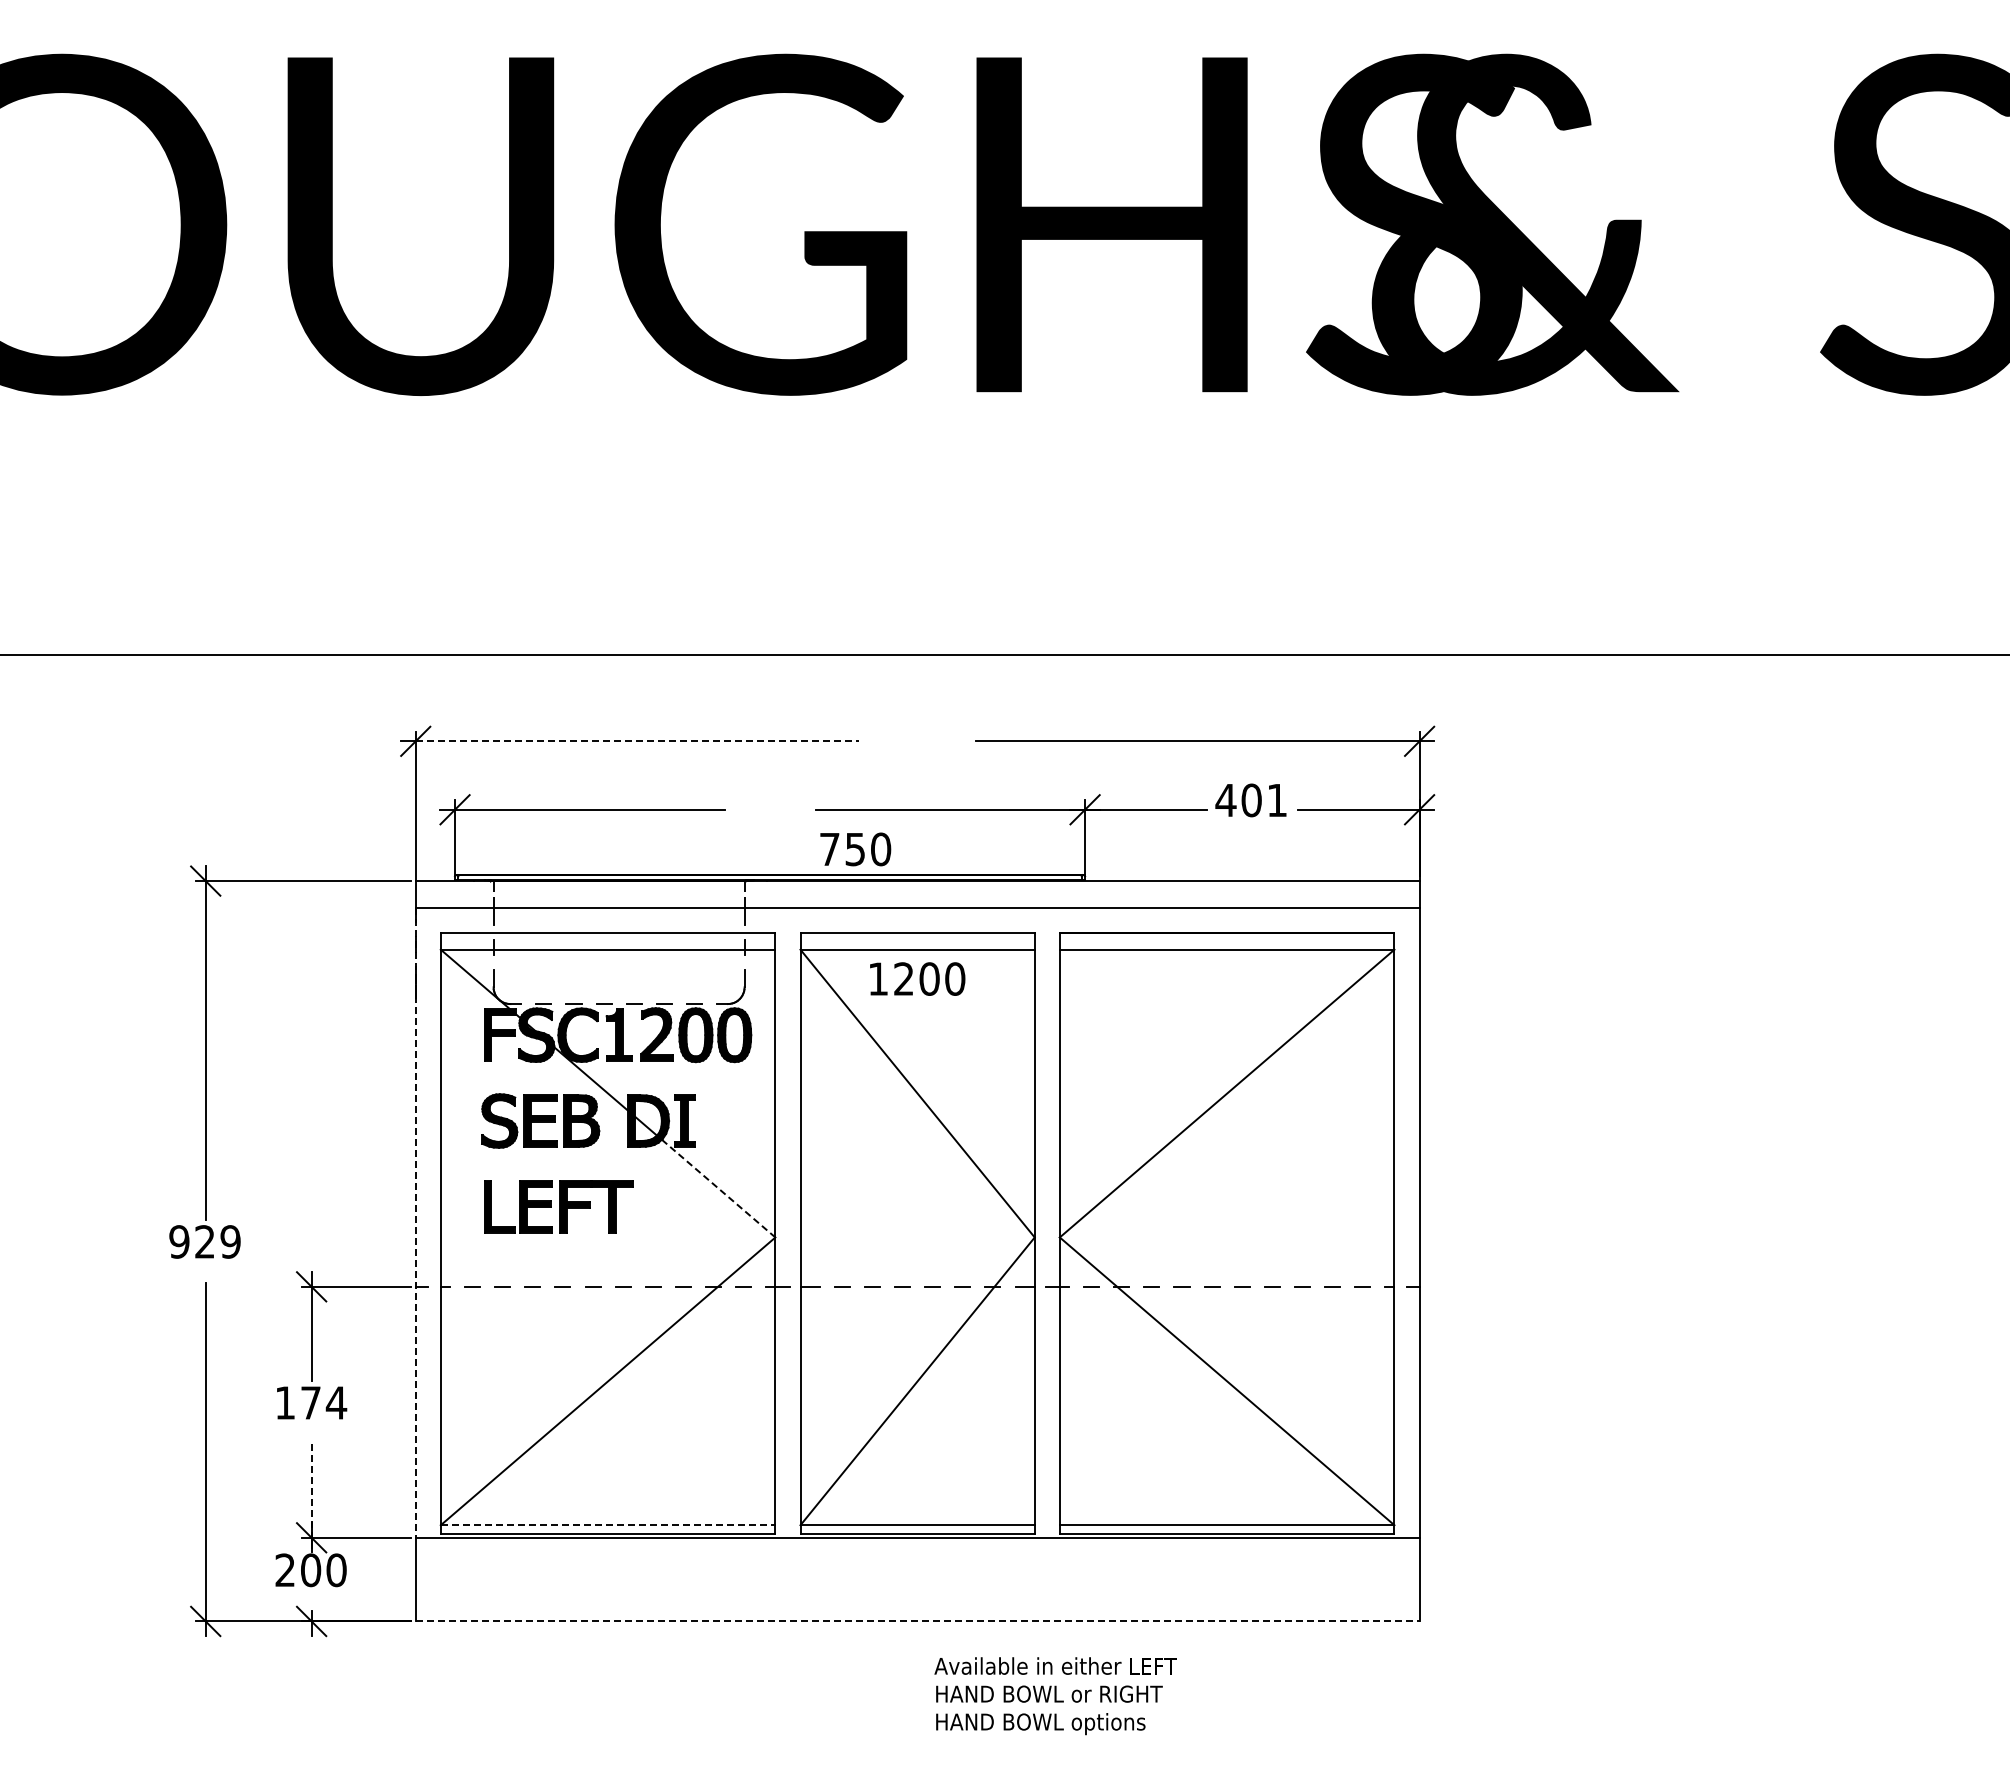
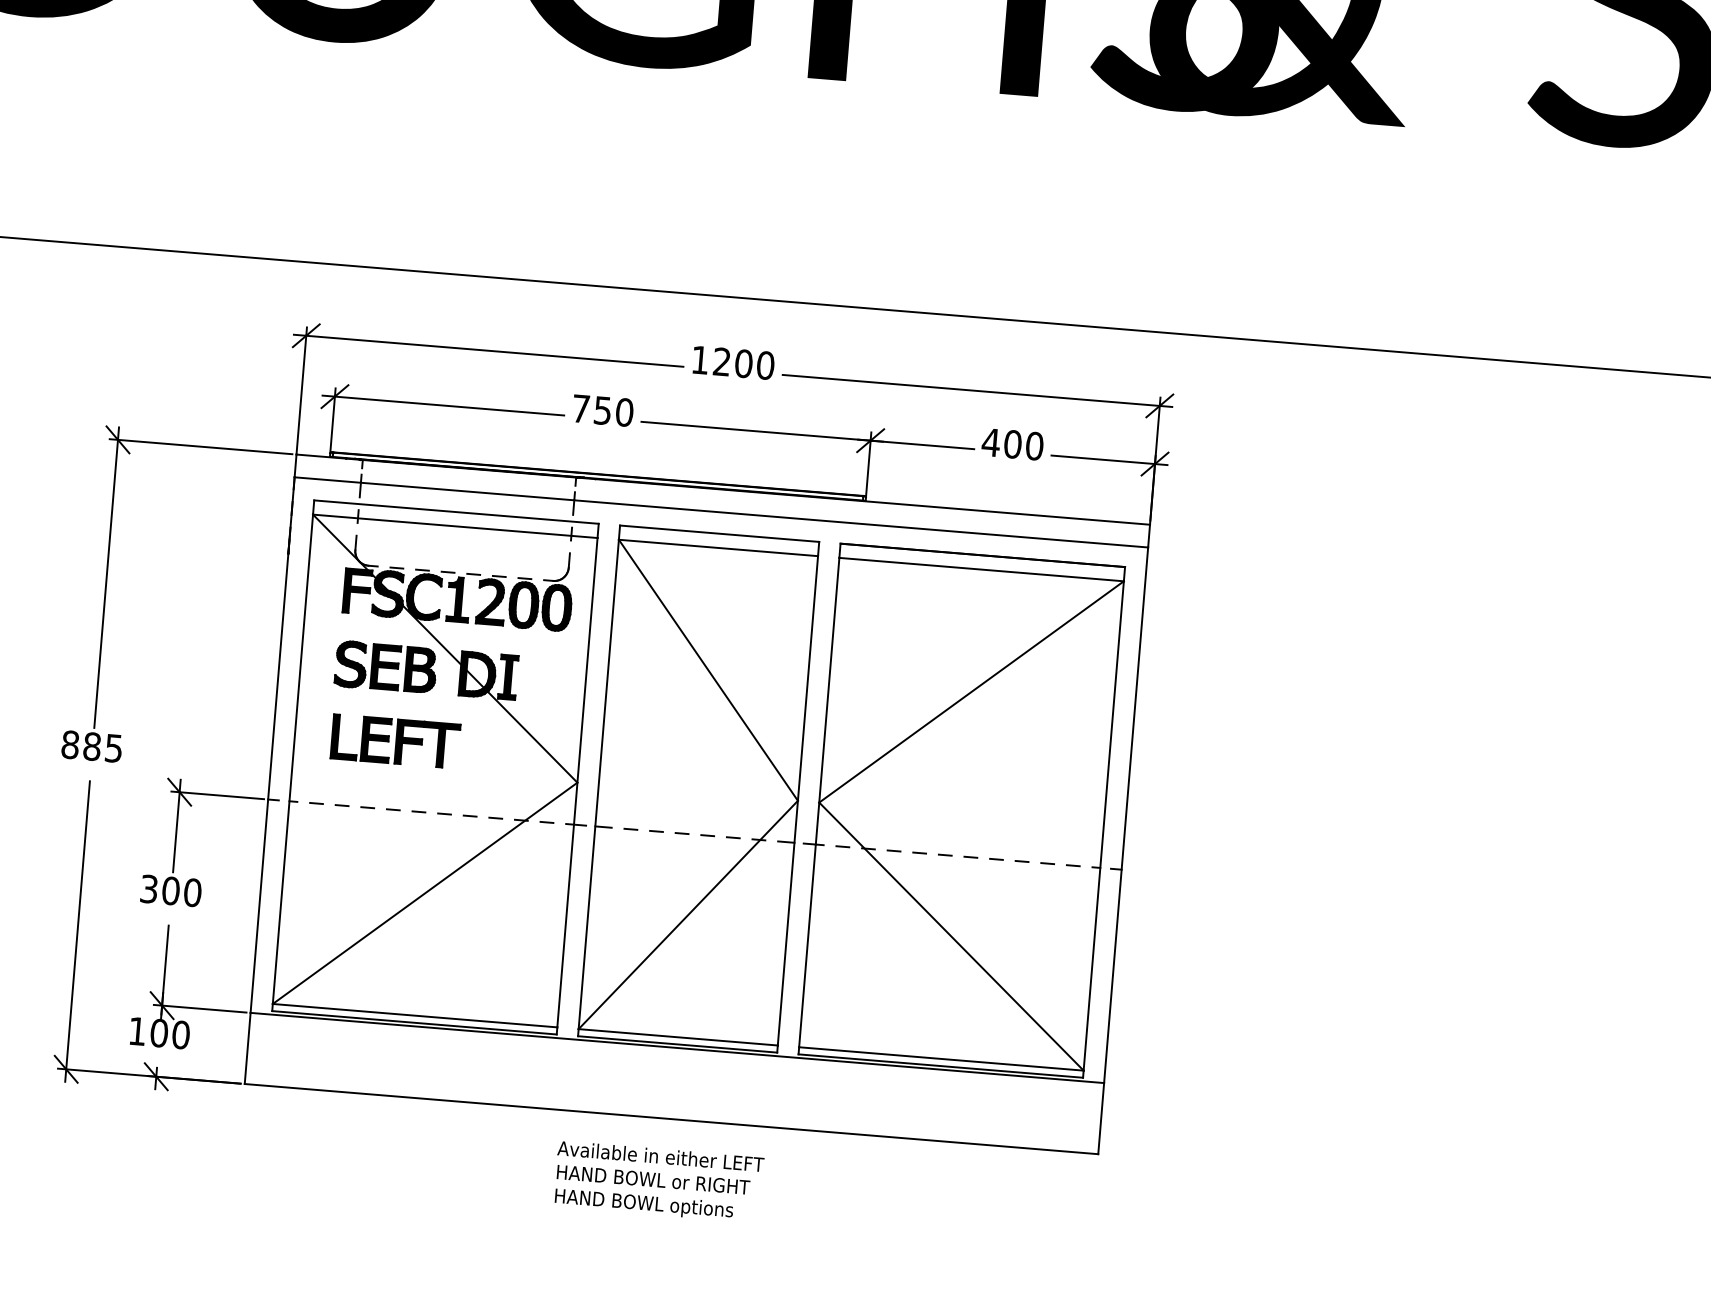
line: (637, 741) -> (494, 351), dashed -> solid
text: (1277, 800) -> (1034, 446), 401 -> 400
text: (855, 849) -> (602, 410), moved
text: (917, 978) -> (733, 362), moved
line: (718, 1188) -> (532, 737), dashed -> solid
line: (415, 1222) -> (272, 744), dashed -> solid
text: (204, 1241) -> (91, 746), 929 -> 885
text: (311, 1402) -> (171, 890), 174 -> 300
line: (311, 1491) -> (165, 966), dashed -> solid
line: (608, 1525) -> (415, 1015), dashed -> solid
text: (284, 1569) -> (136, 1030), 200 -> 100
line: (917, 1621) -> (671, 1119), dashed -> solid
text: (1055, 1696) -> (658, 1182), moved

